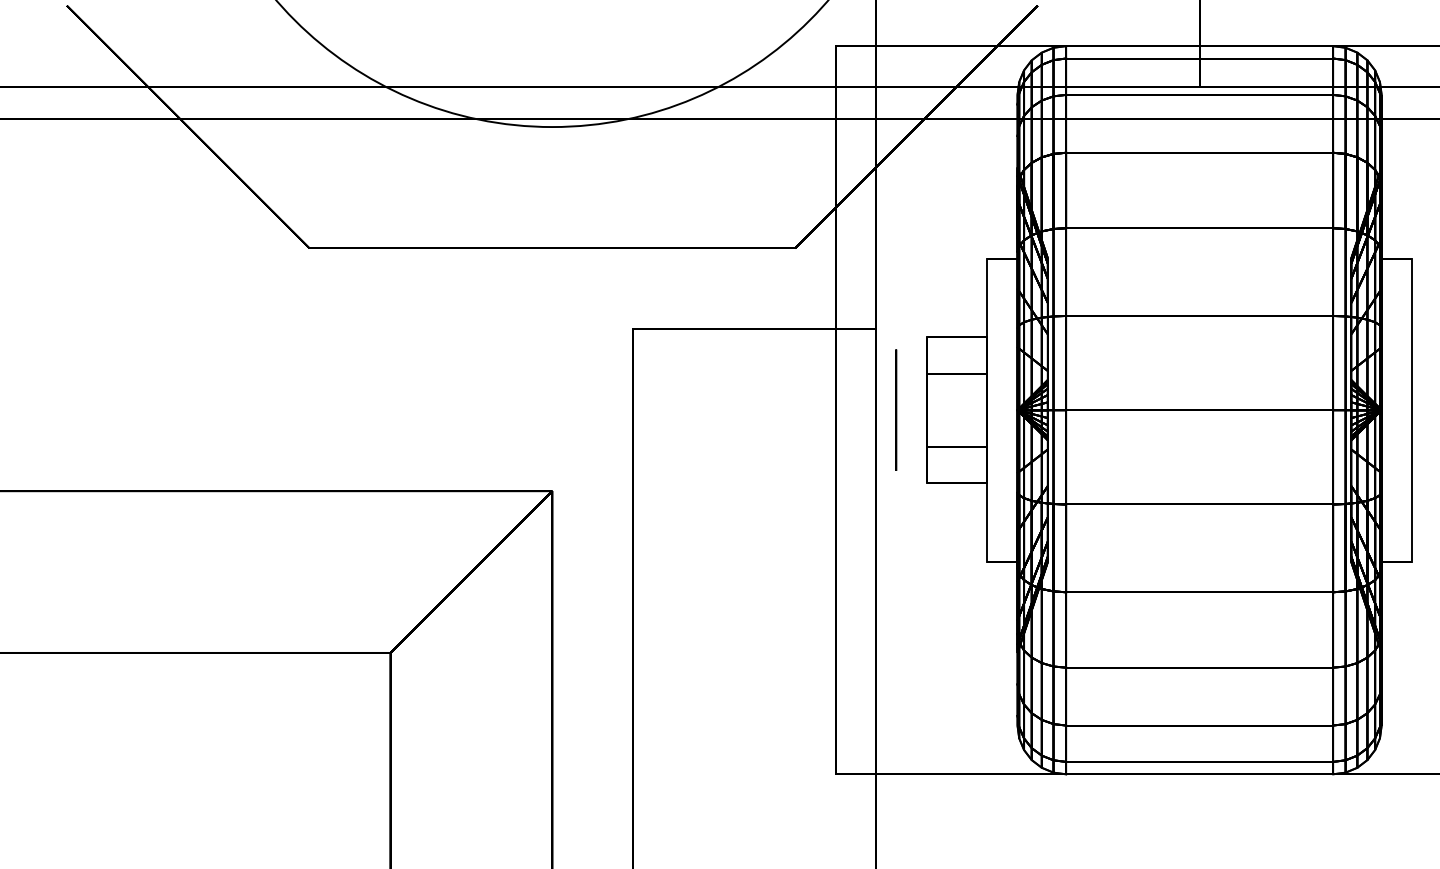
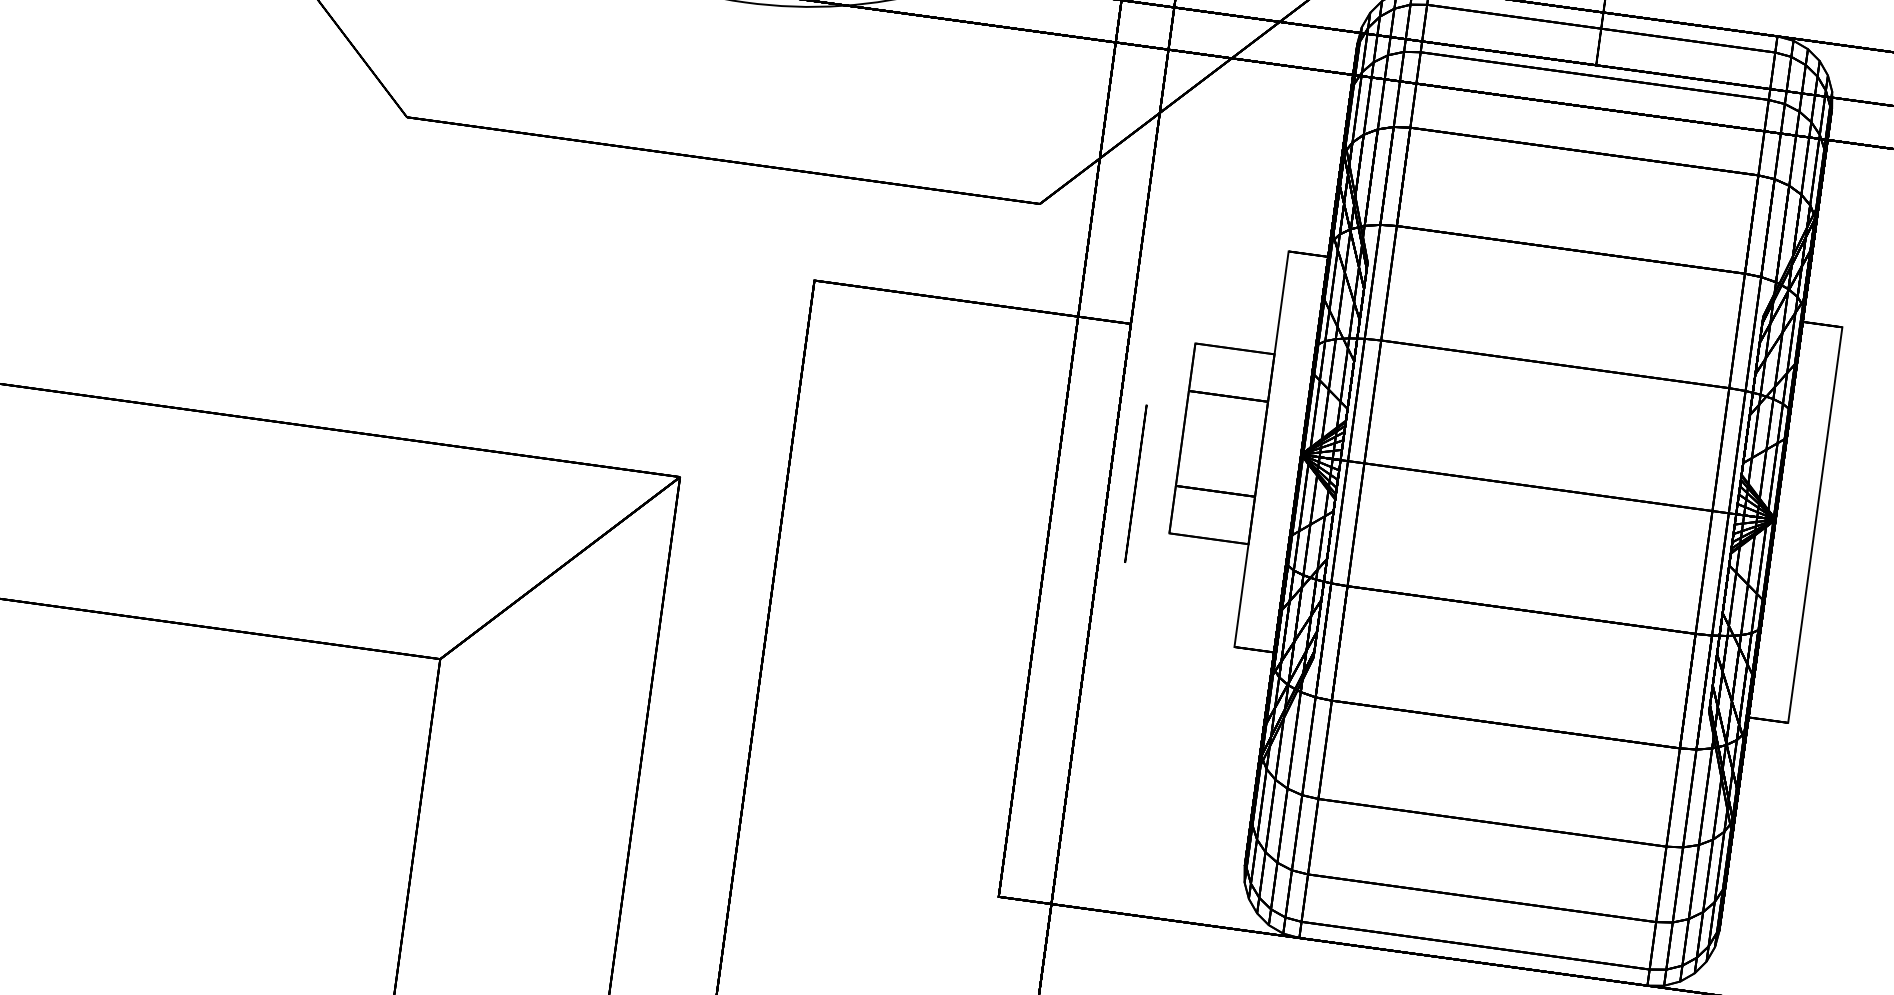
circle: (896, 409) -> (1136, 482), moved

